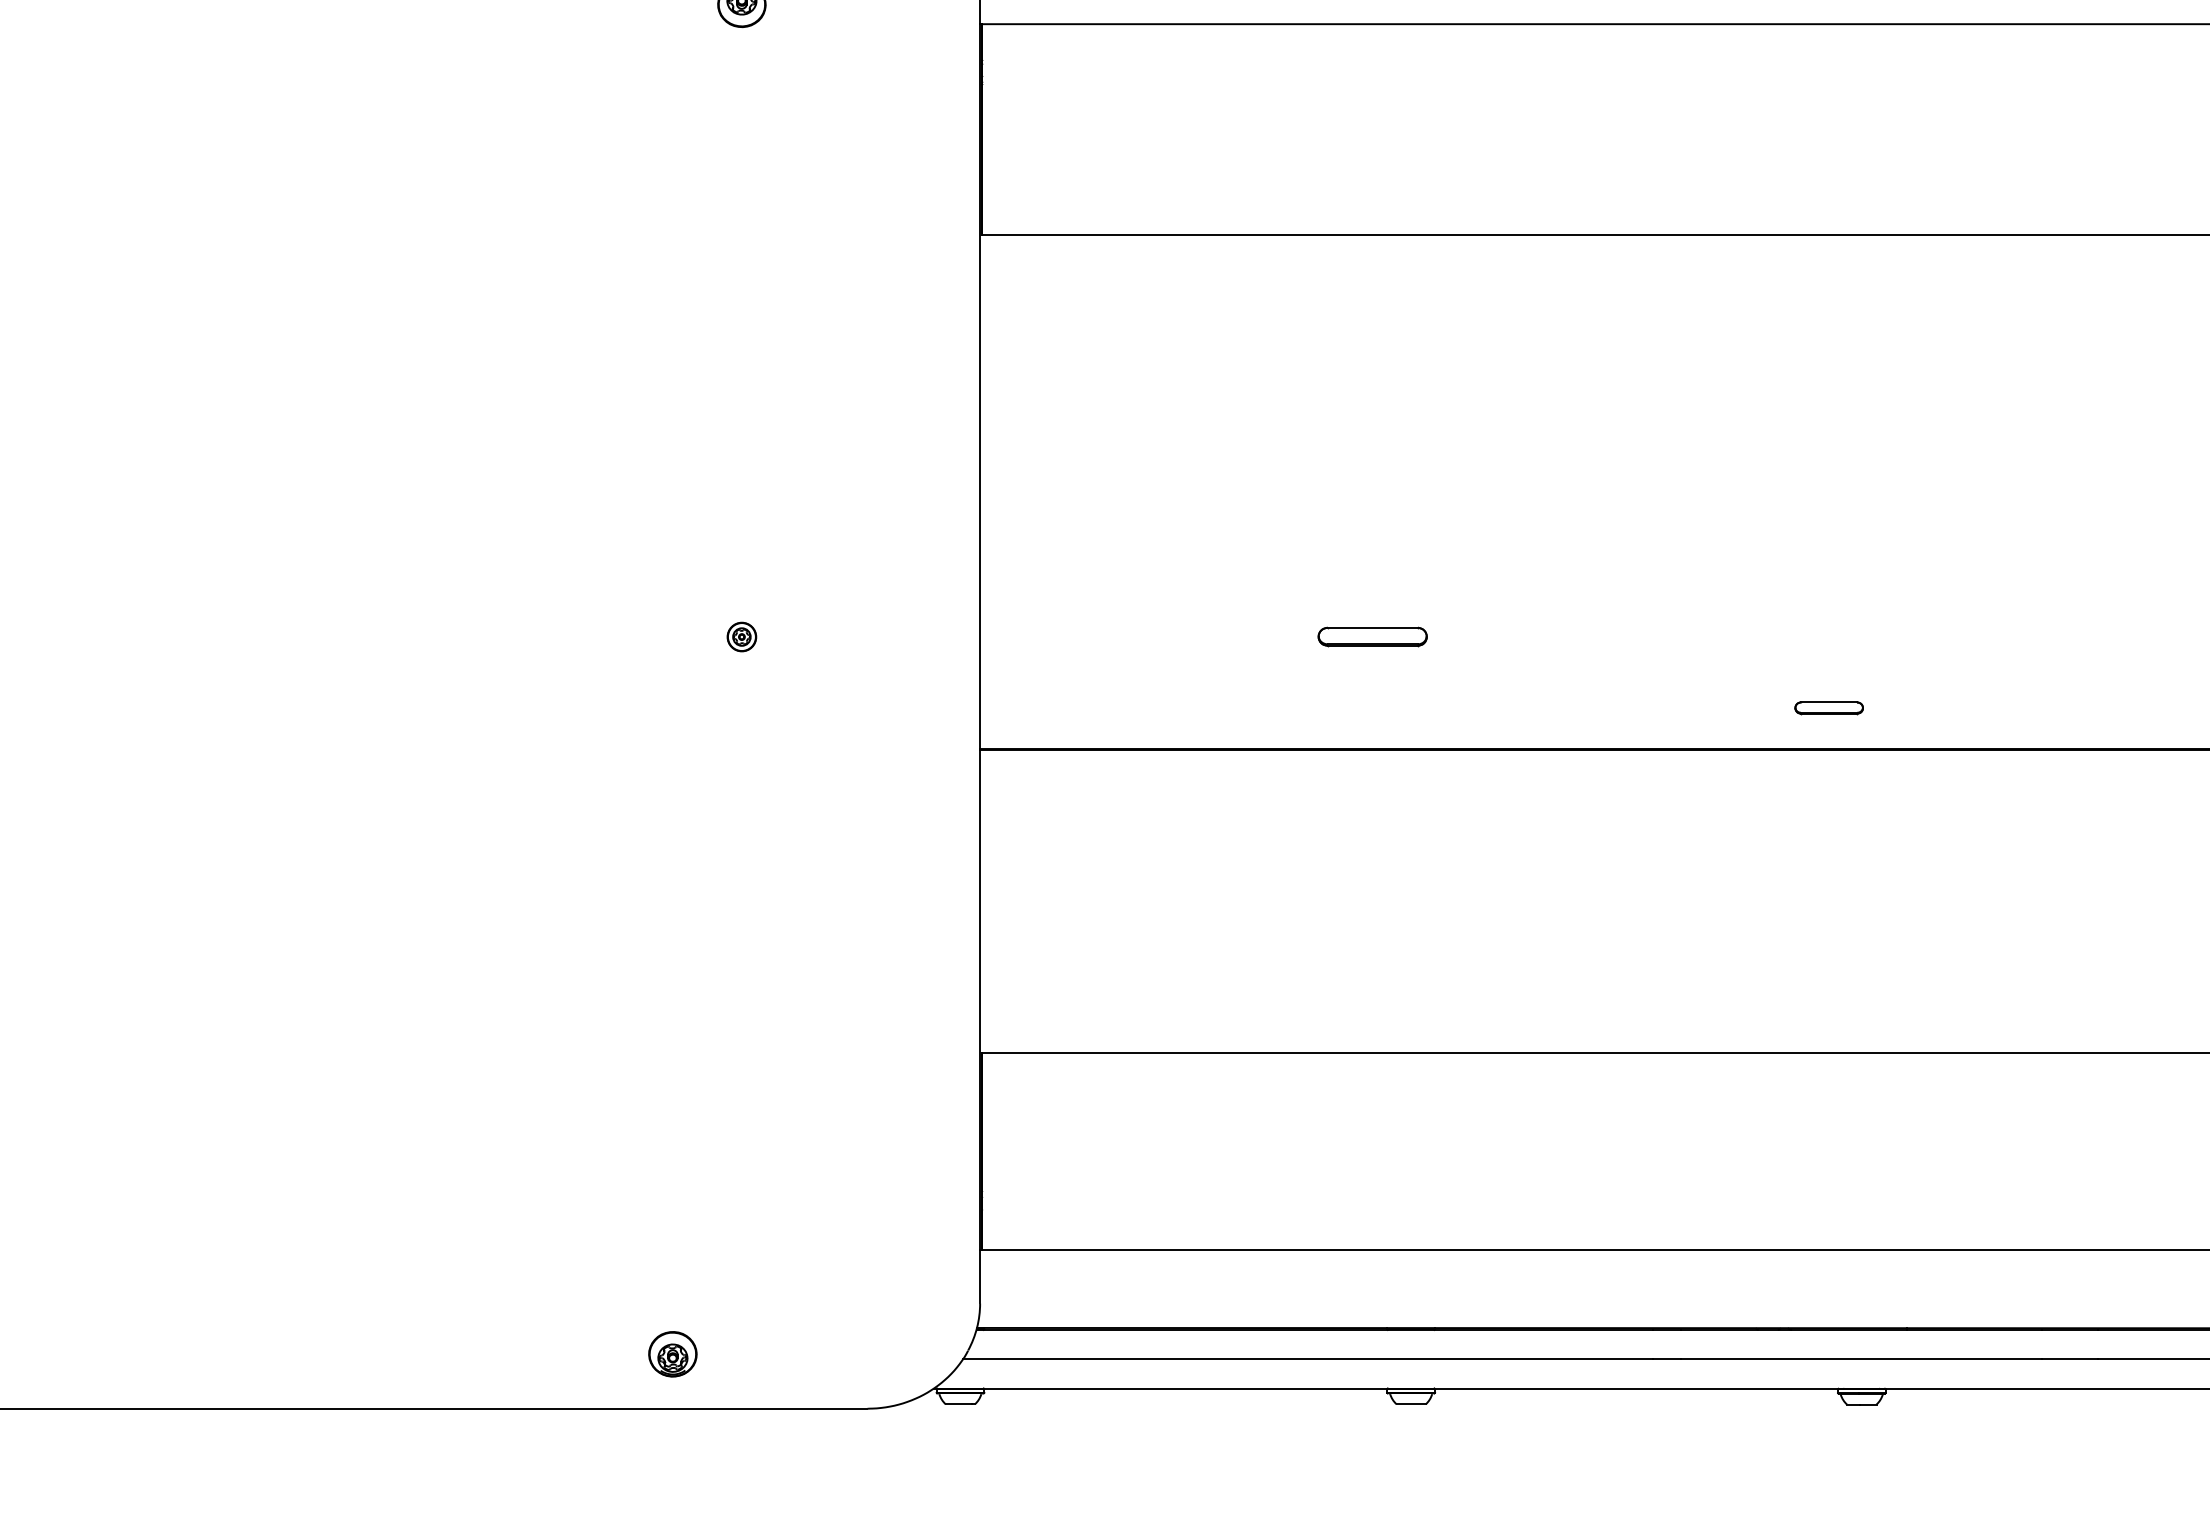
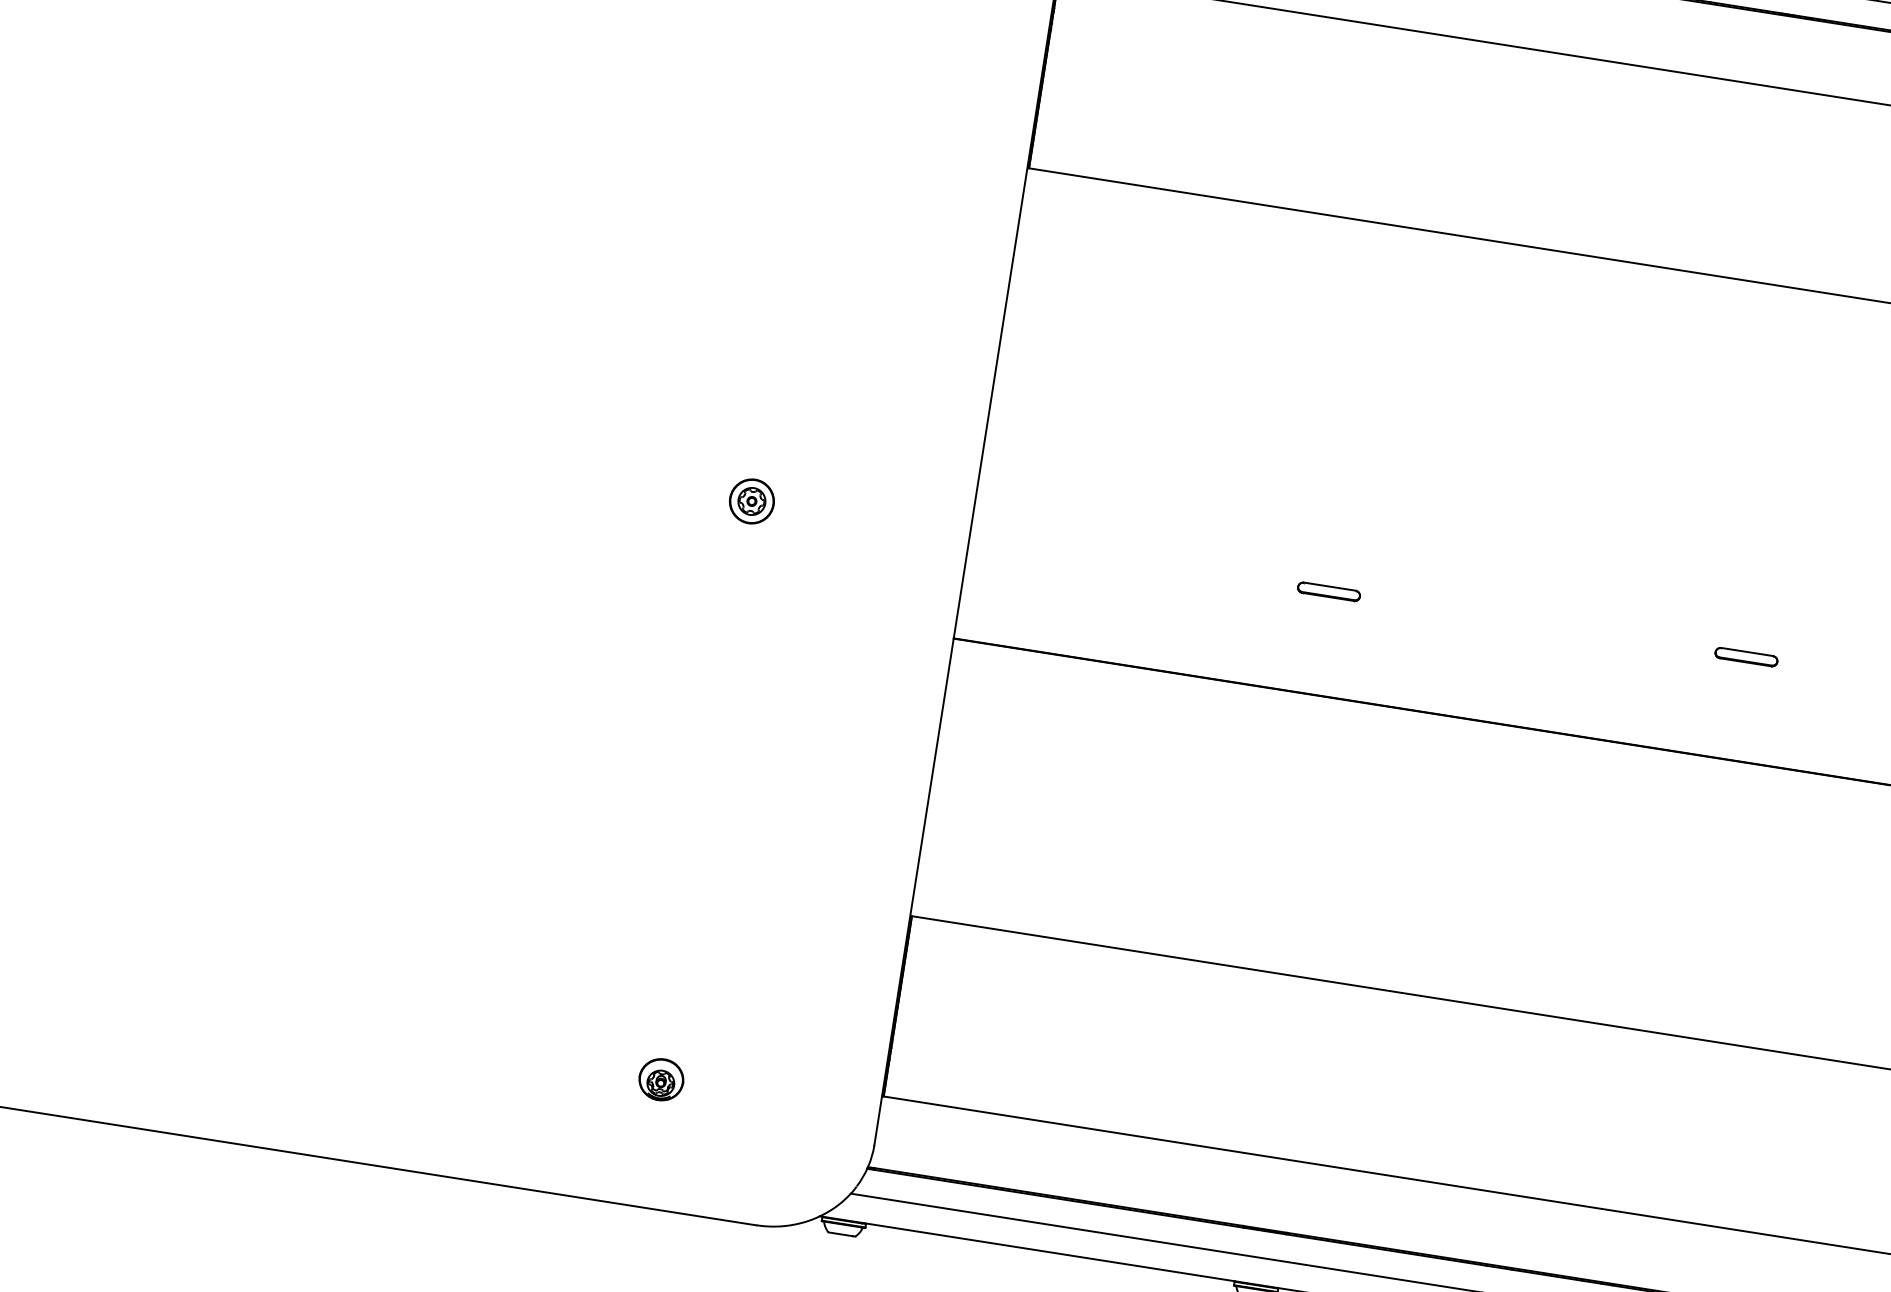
part: (741, 636) -> (751, 500), size x1.67
part: (1372, 637) -> (1328, 592), size x0.62
part: (1828, 708) -> (1745, 657), moved
part: (672, 1354) -> (661, 1079), moved

